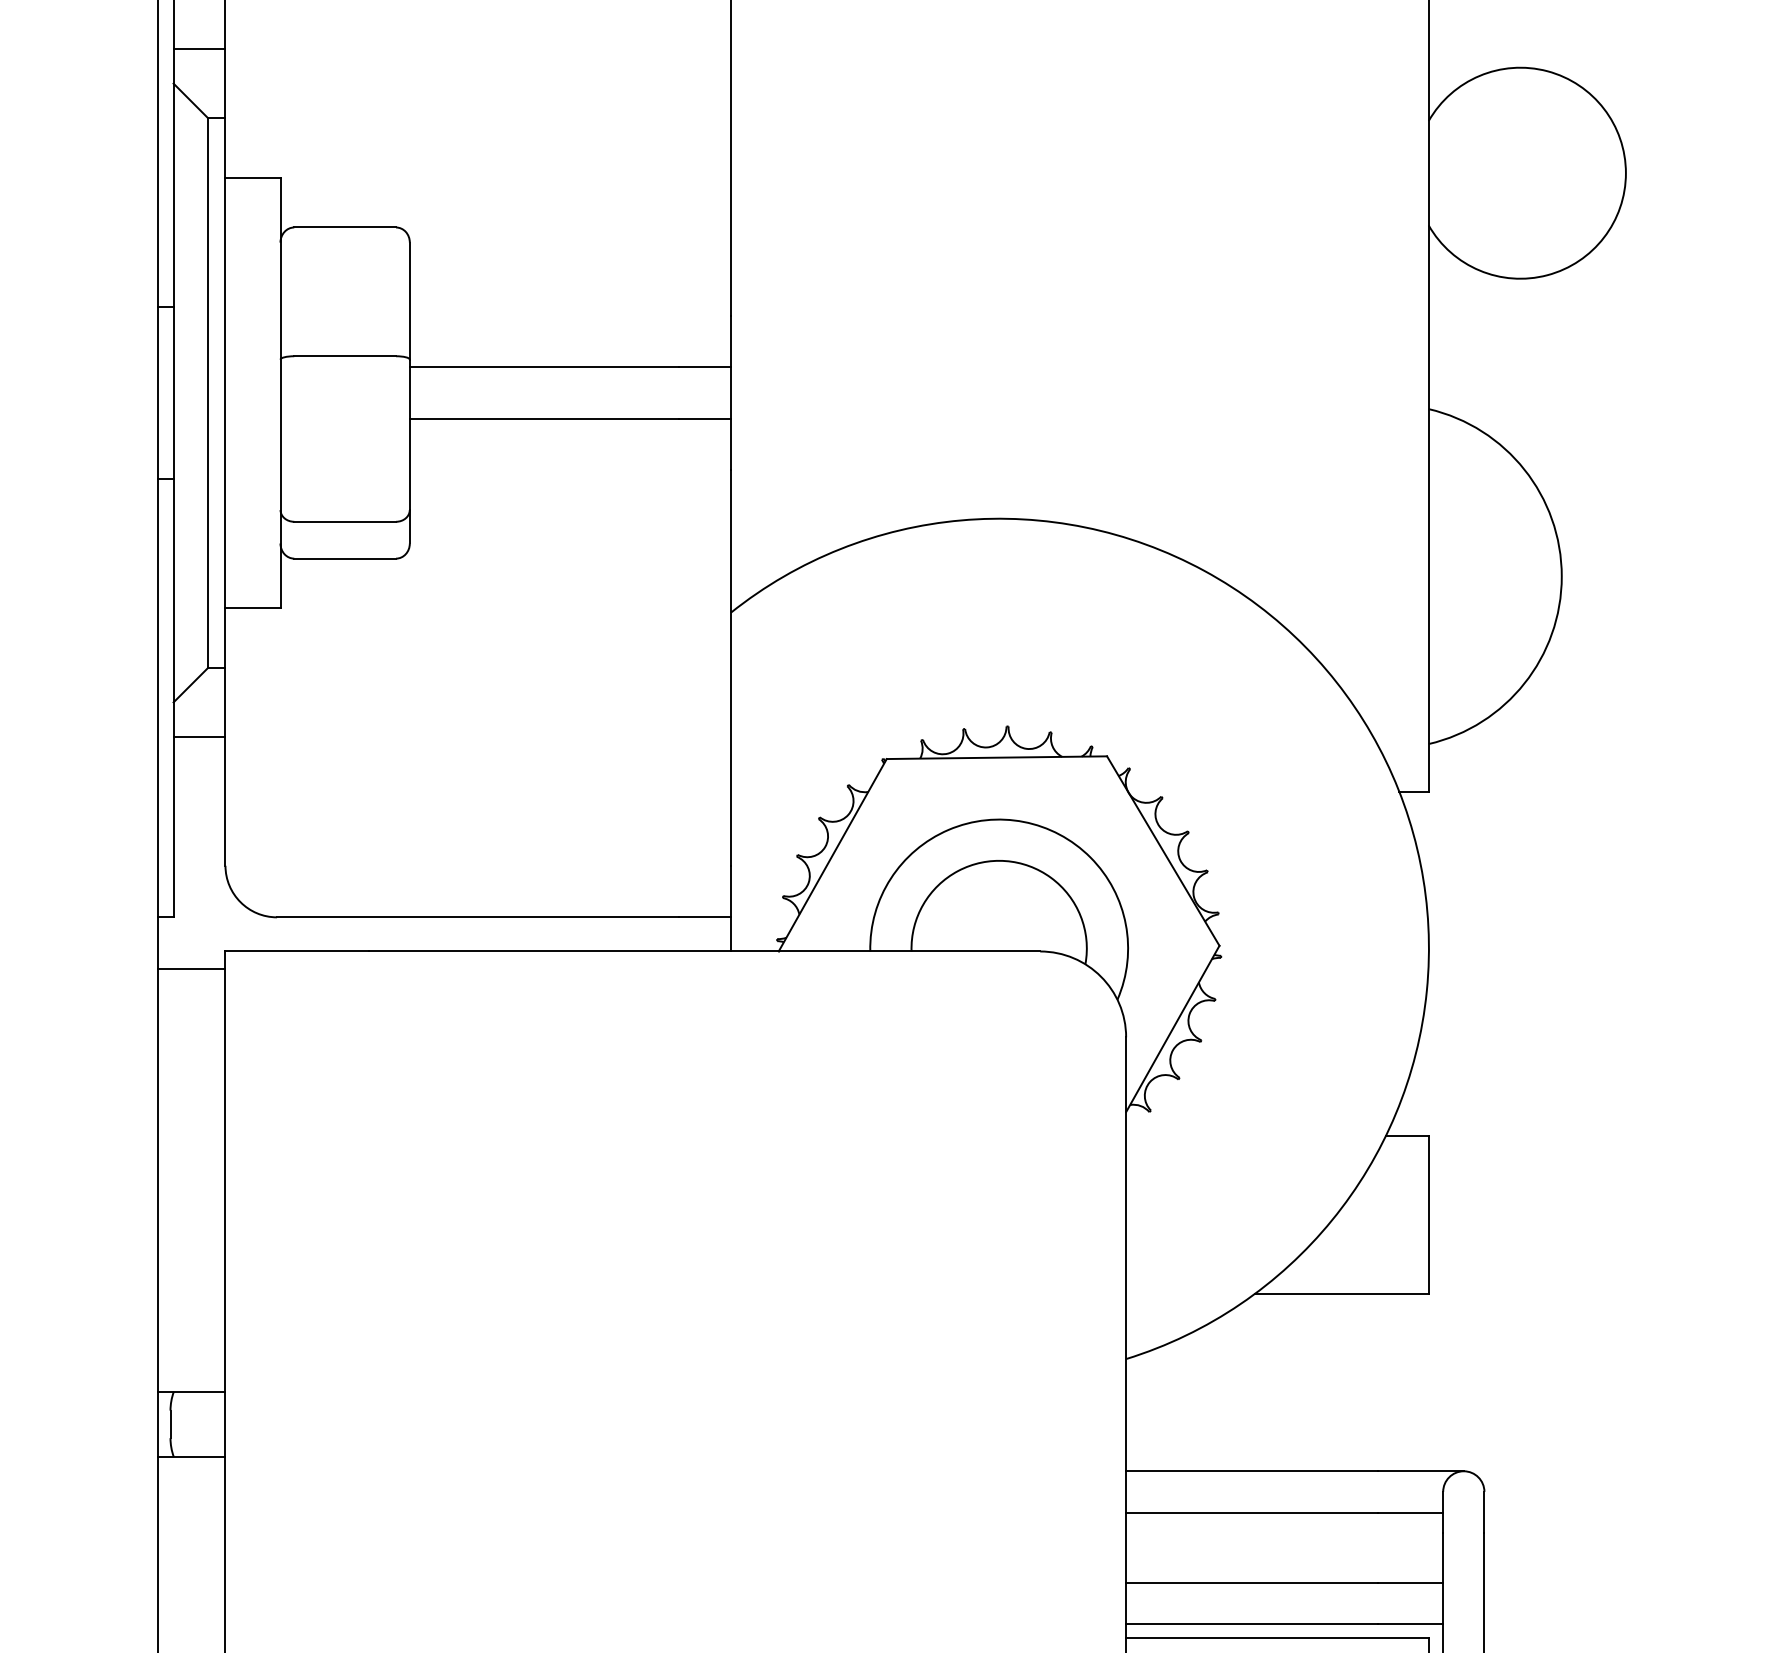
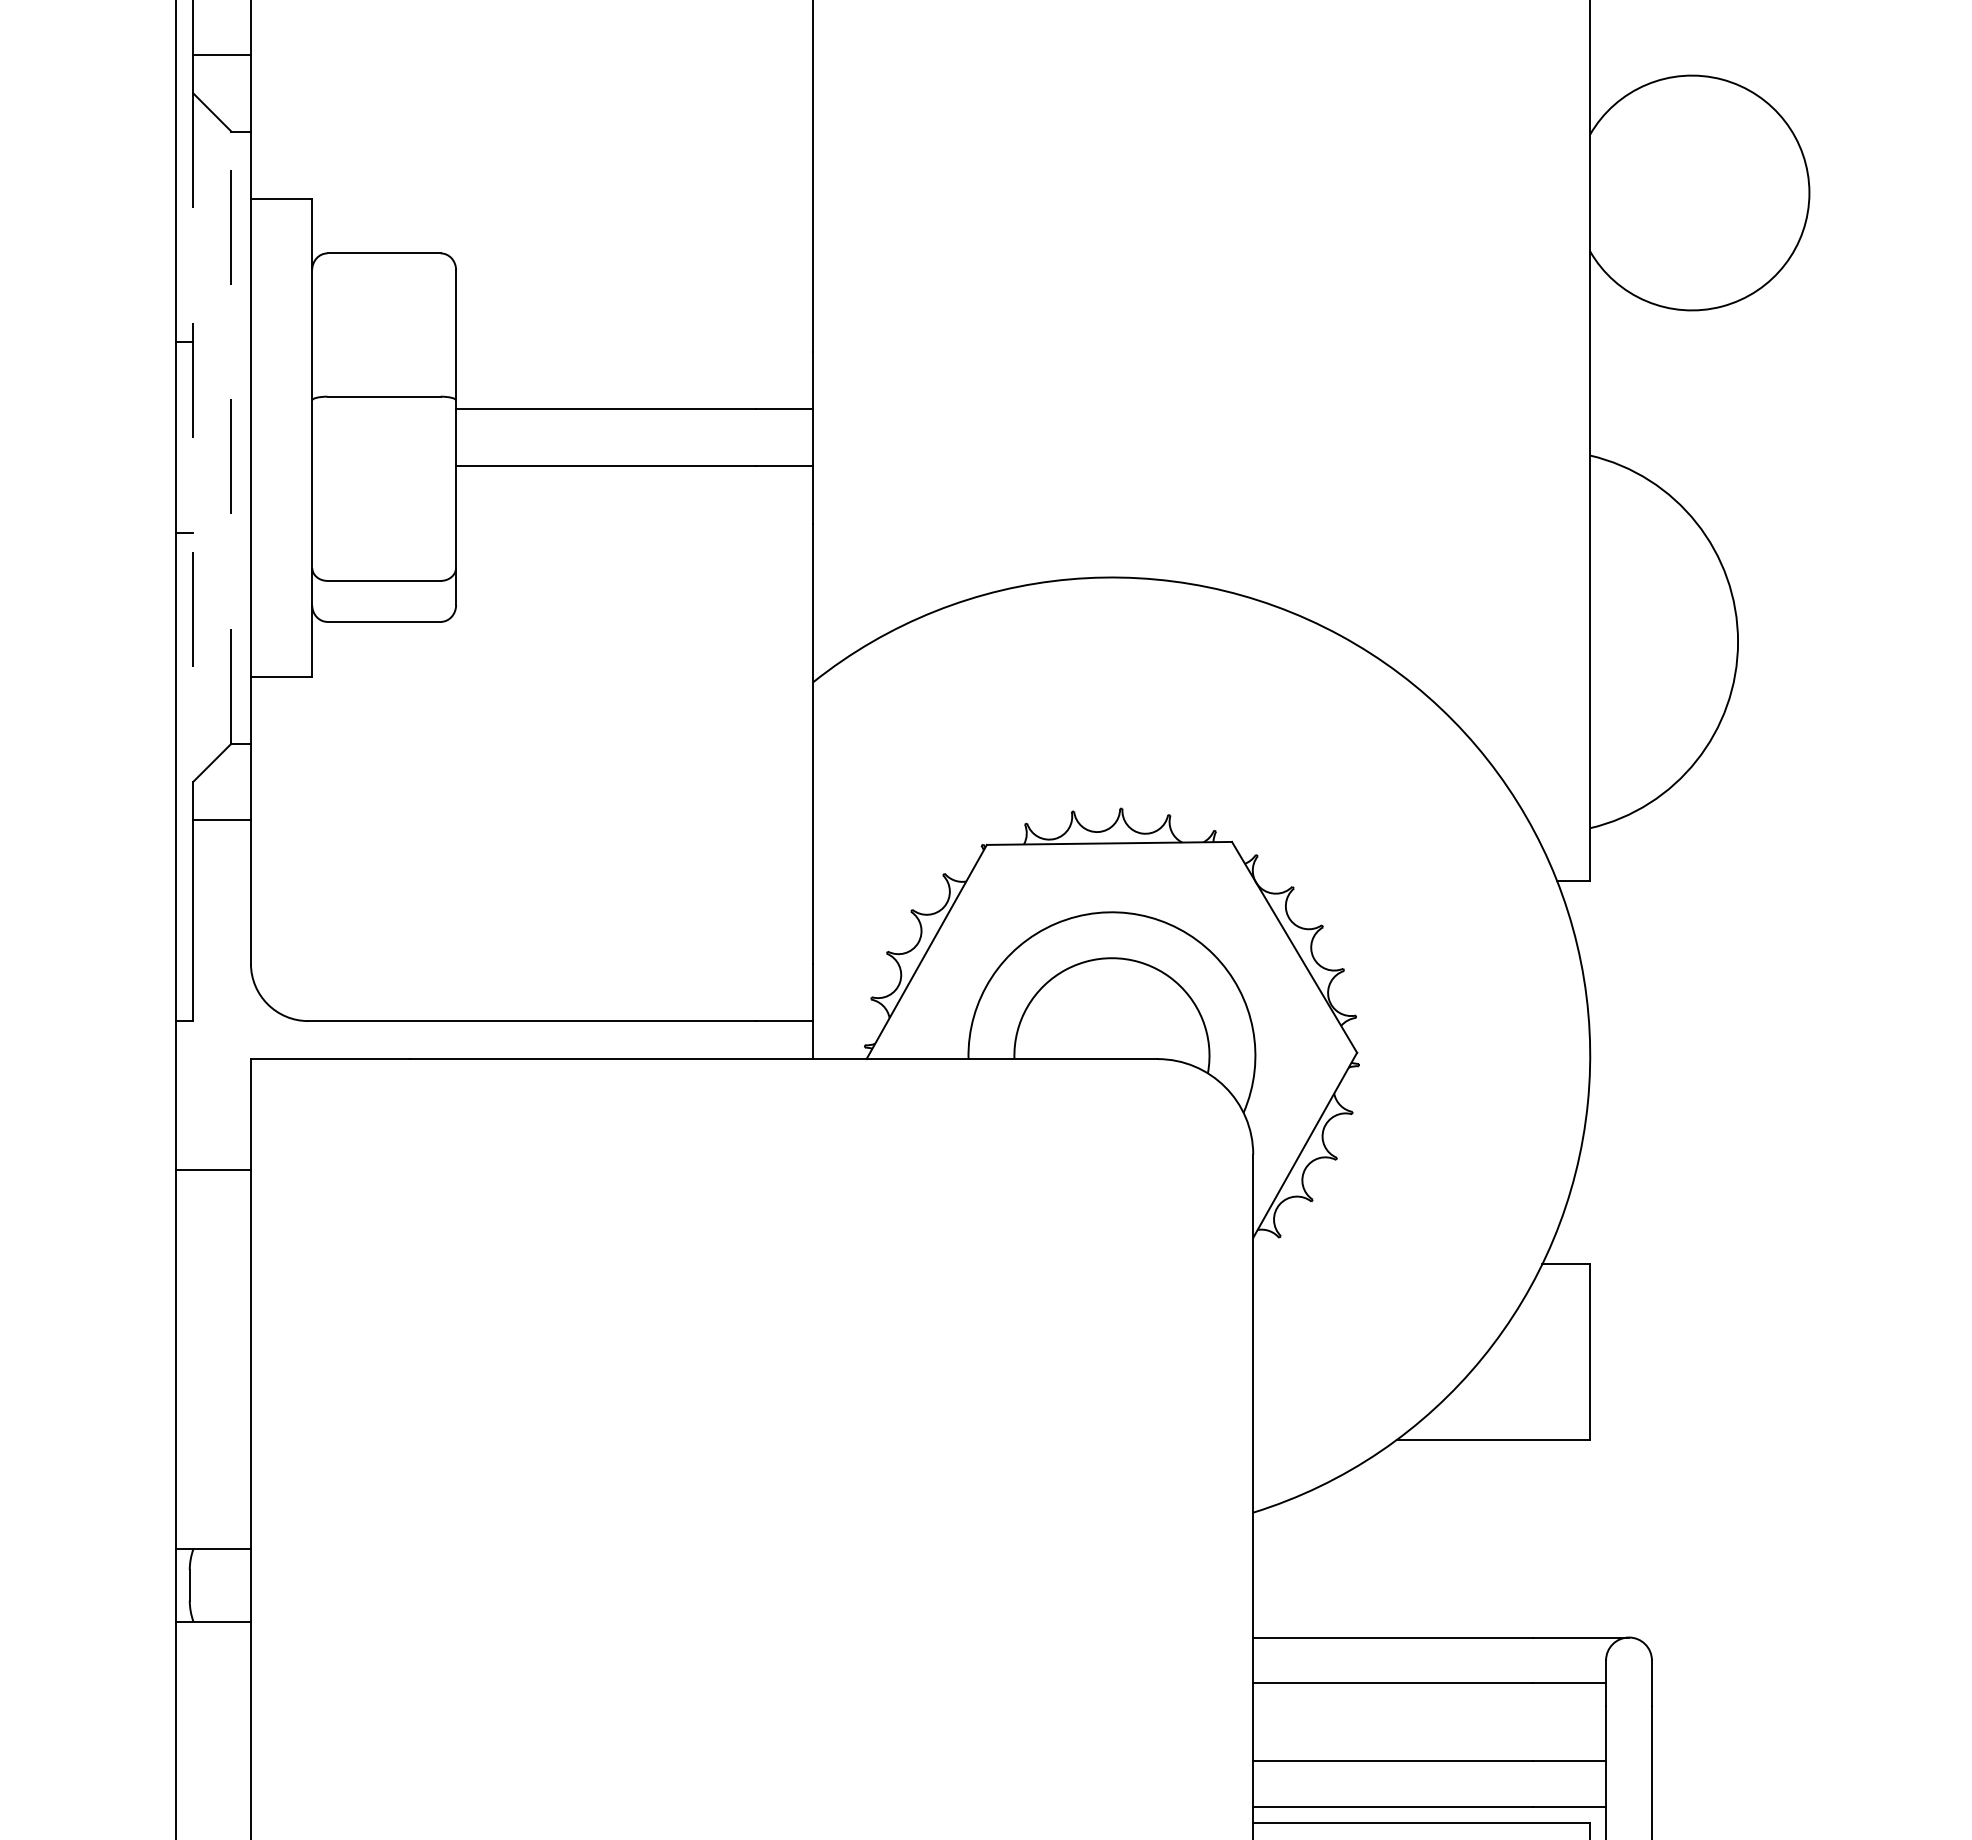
line: (208, 392) -> (231, 437), solid -> dashed
line: (173, 393) -> (193, 438), solid -> dashed
line: (191, 968) -> (213, 1170), moved

